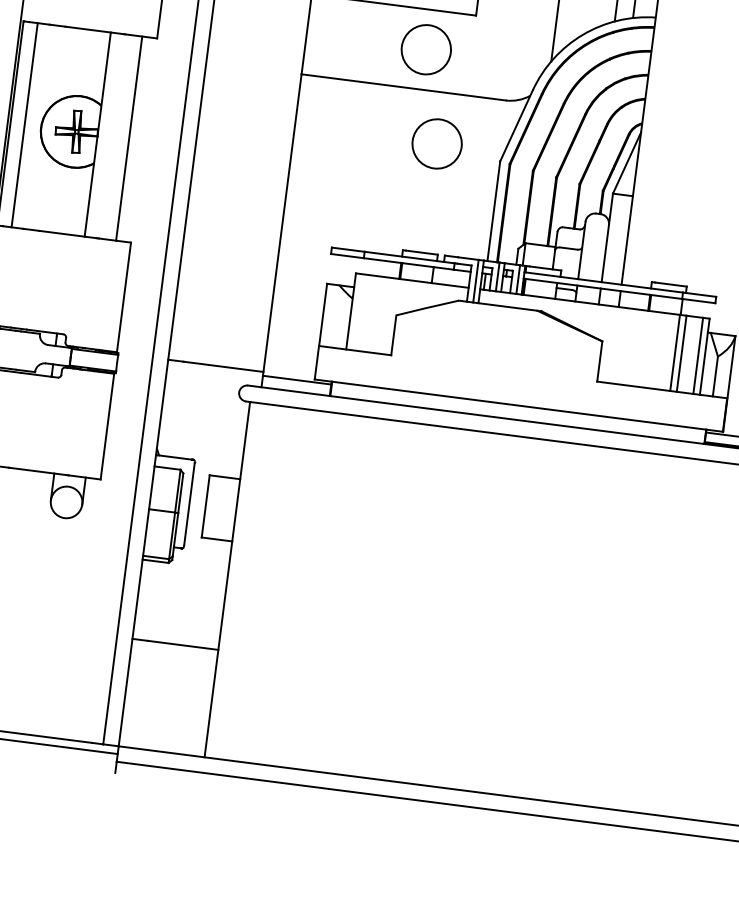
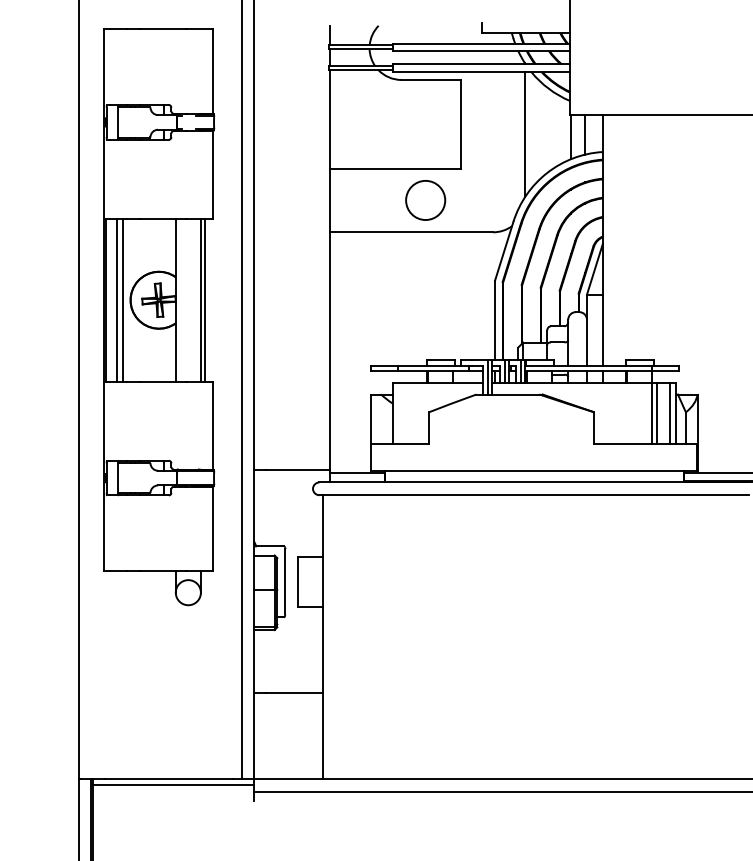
line: (32, 125) -> (123, 299), added
line: (135, 138) -> (205, 299), added
circle: (436, 144) -> (443, 273), removed

